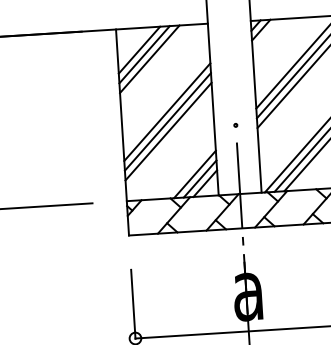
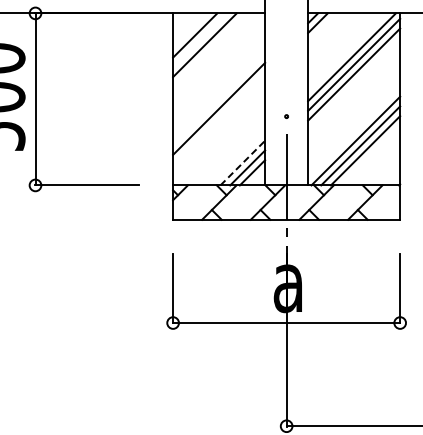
line: (145, 54) -> (200, 40), removed
line: (167, 112) -> (219, 99), removed
line: (168, 131) -> (219, 118), removed
line: (194, 174) -> (242, 163), solid -> dashed

